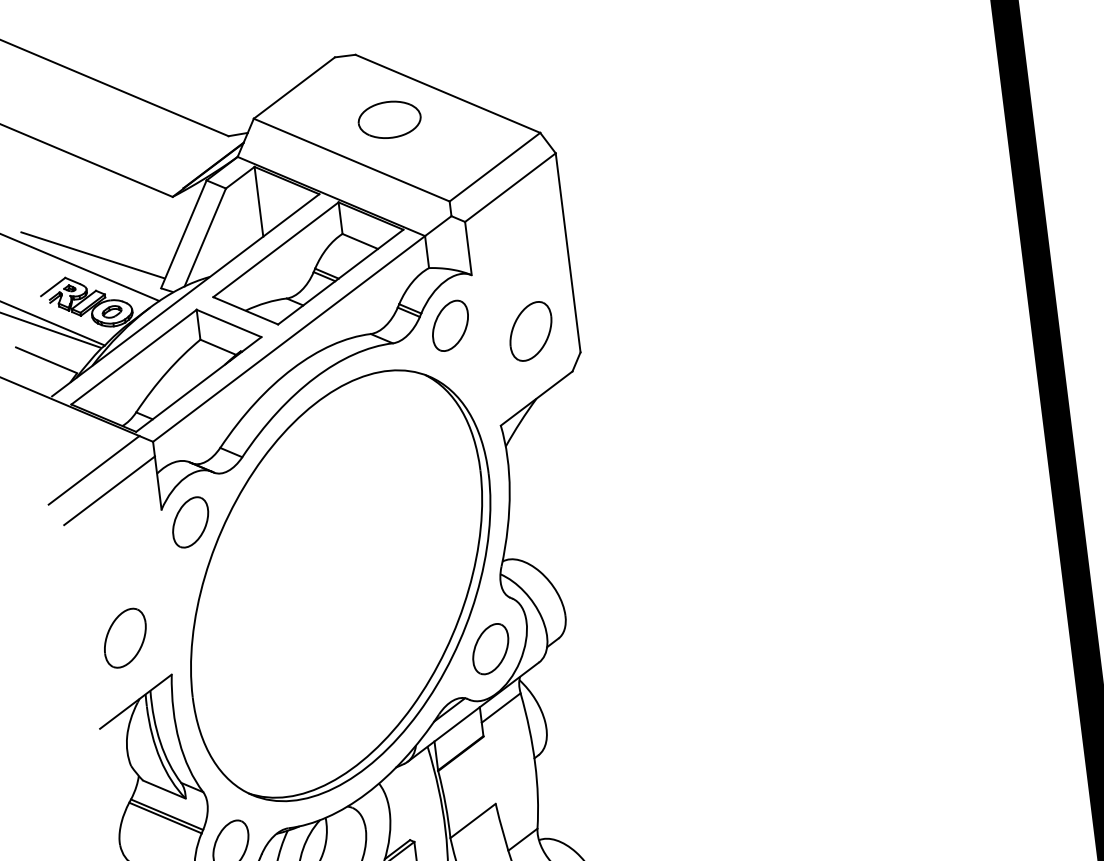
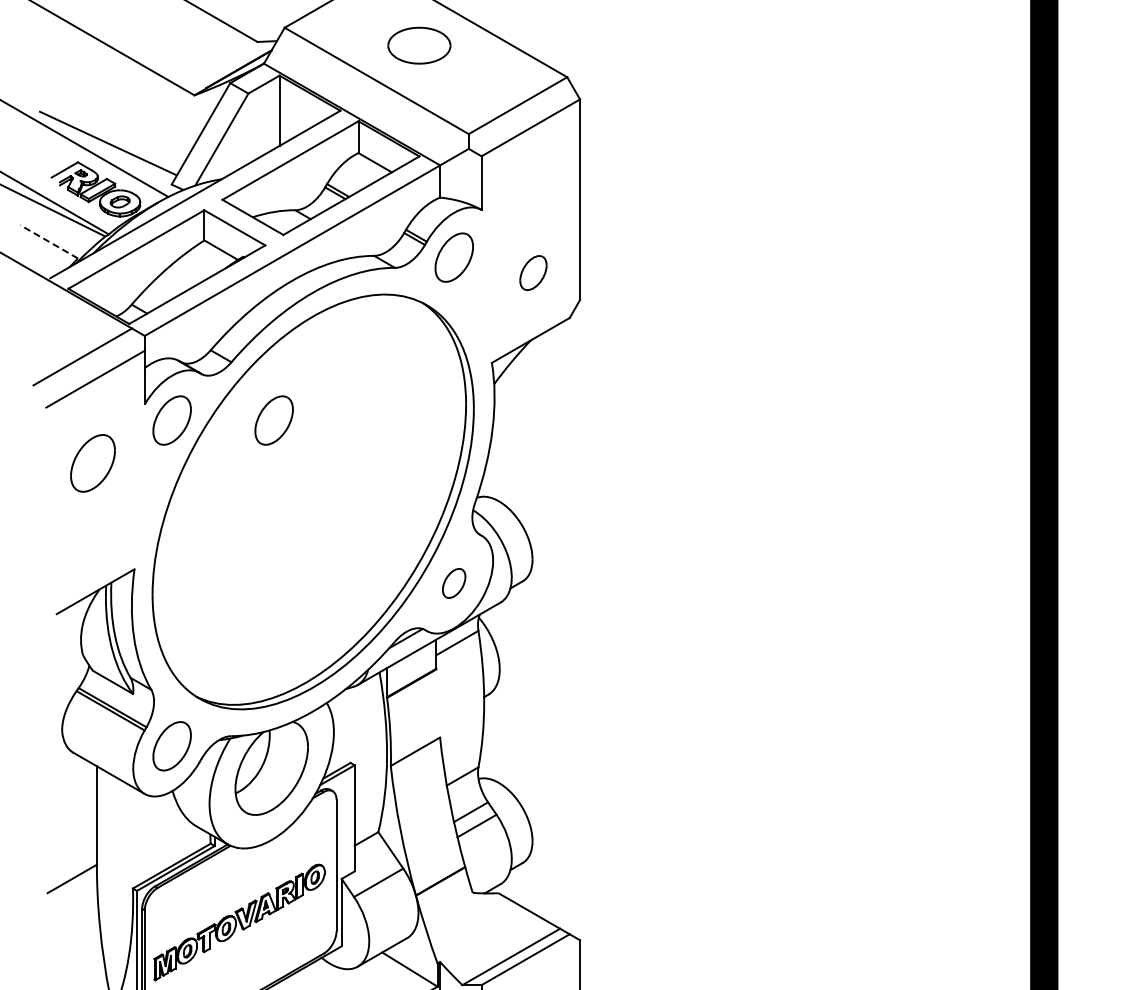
part: (530, 330) -> (533, 272), size x0.6
line: (45, 360) -> (48, 241), solid -> dashed
part: (291, 509) -> (273, 420), added
part: (124, 638) -> (92, 463), moved
part: (490, 649) -> (453, 583), size x0.6

